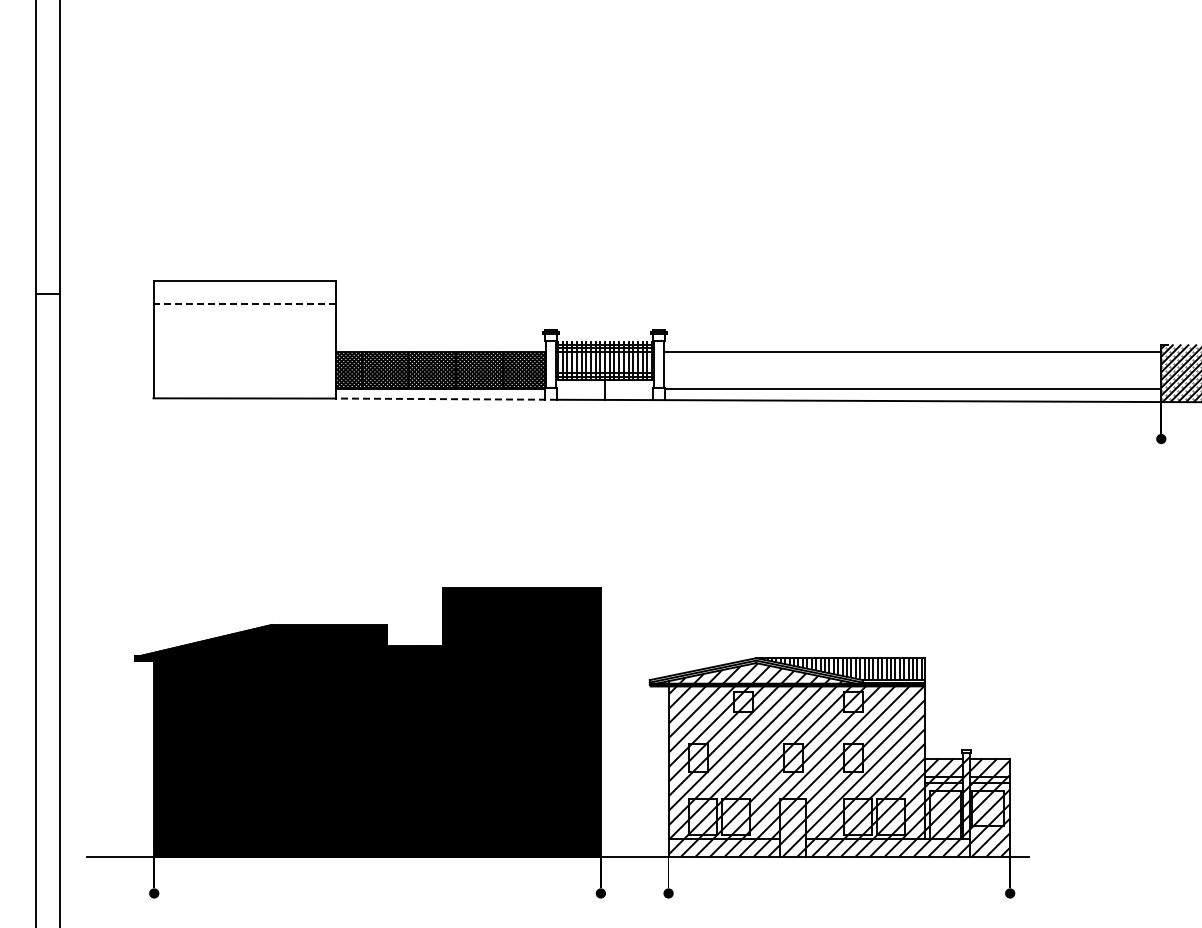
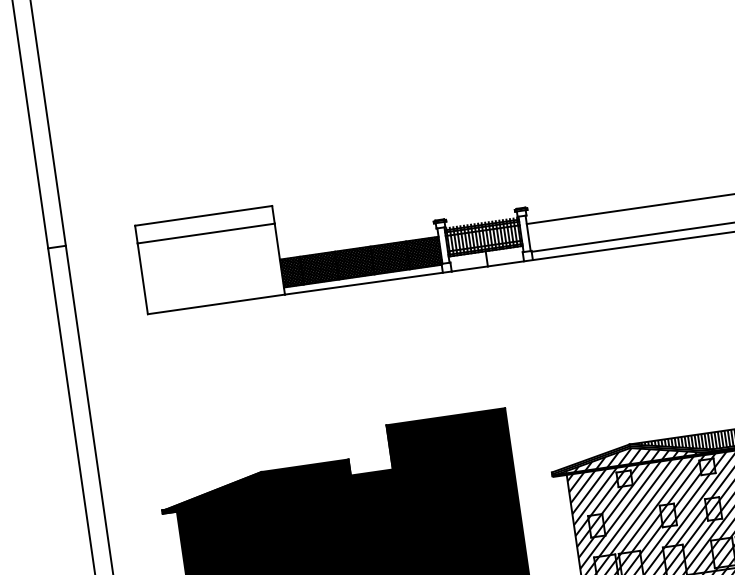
line: (244, 304) -> (206, 233), dashed -> solid
line: (446, 399) -> (368, 283), dashed -> solid

